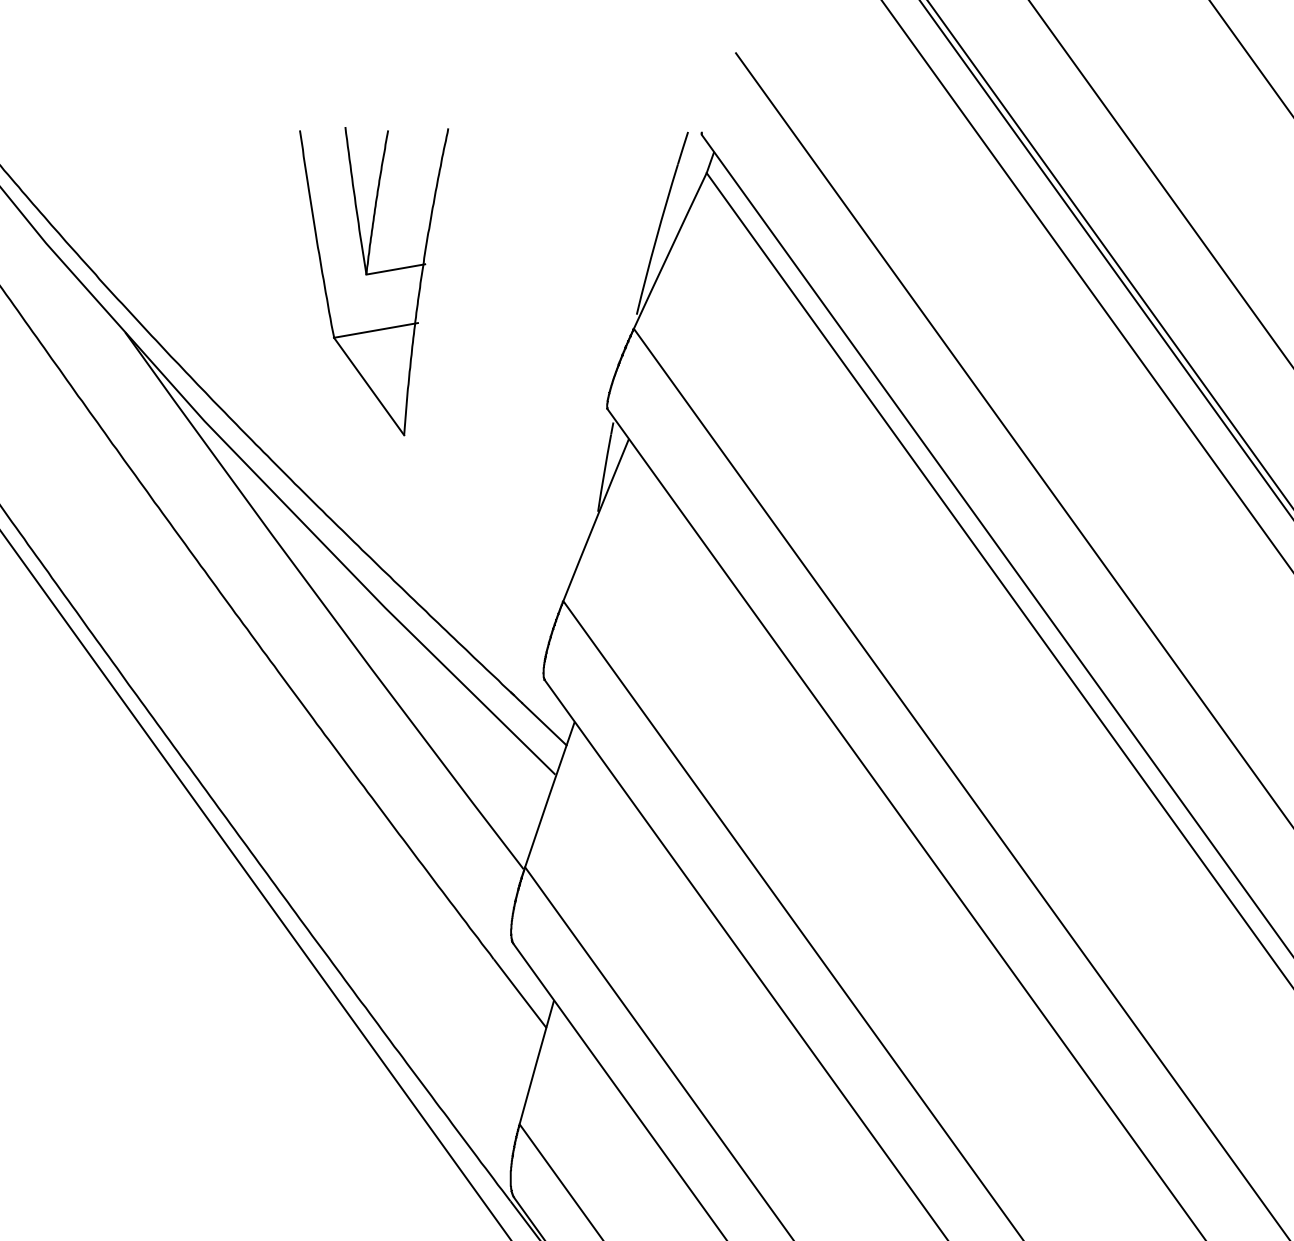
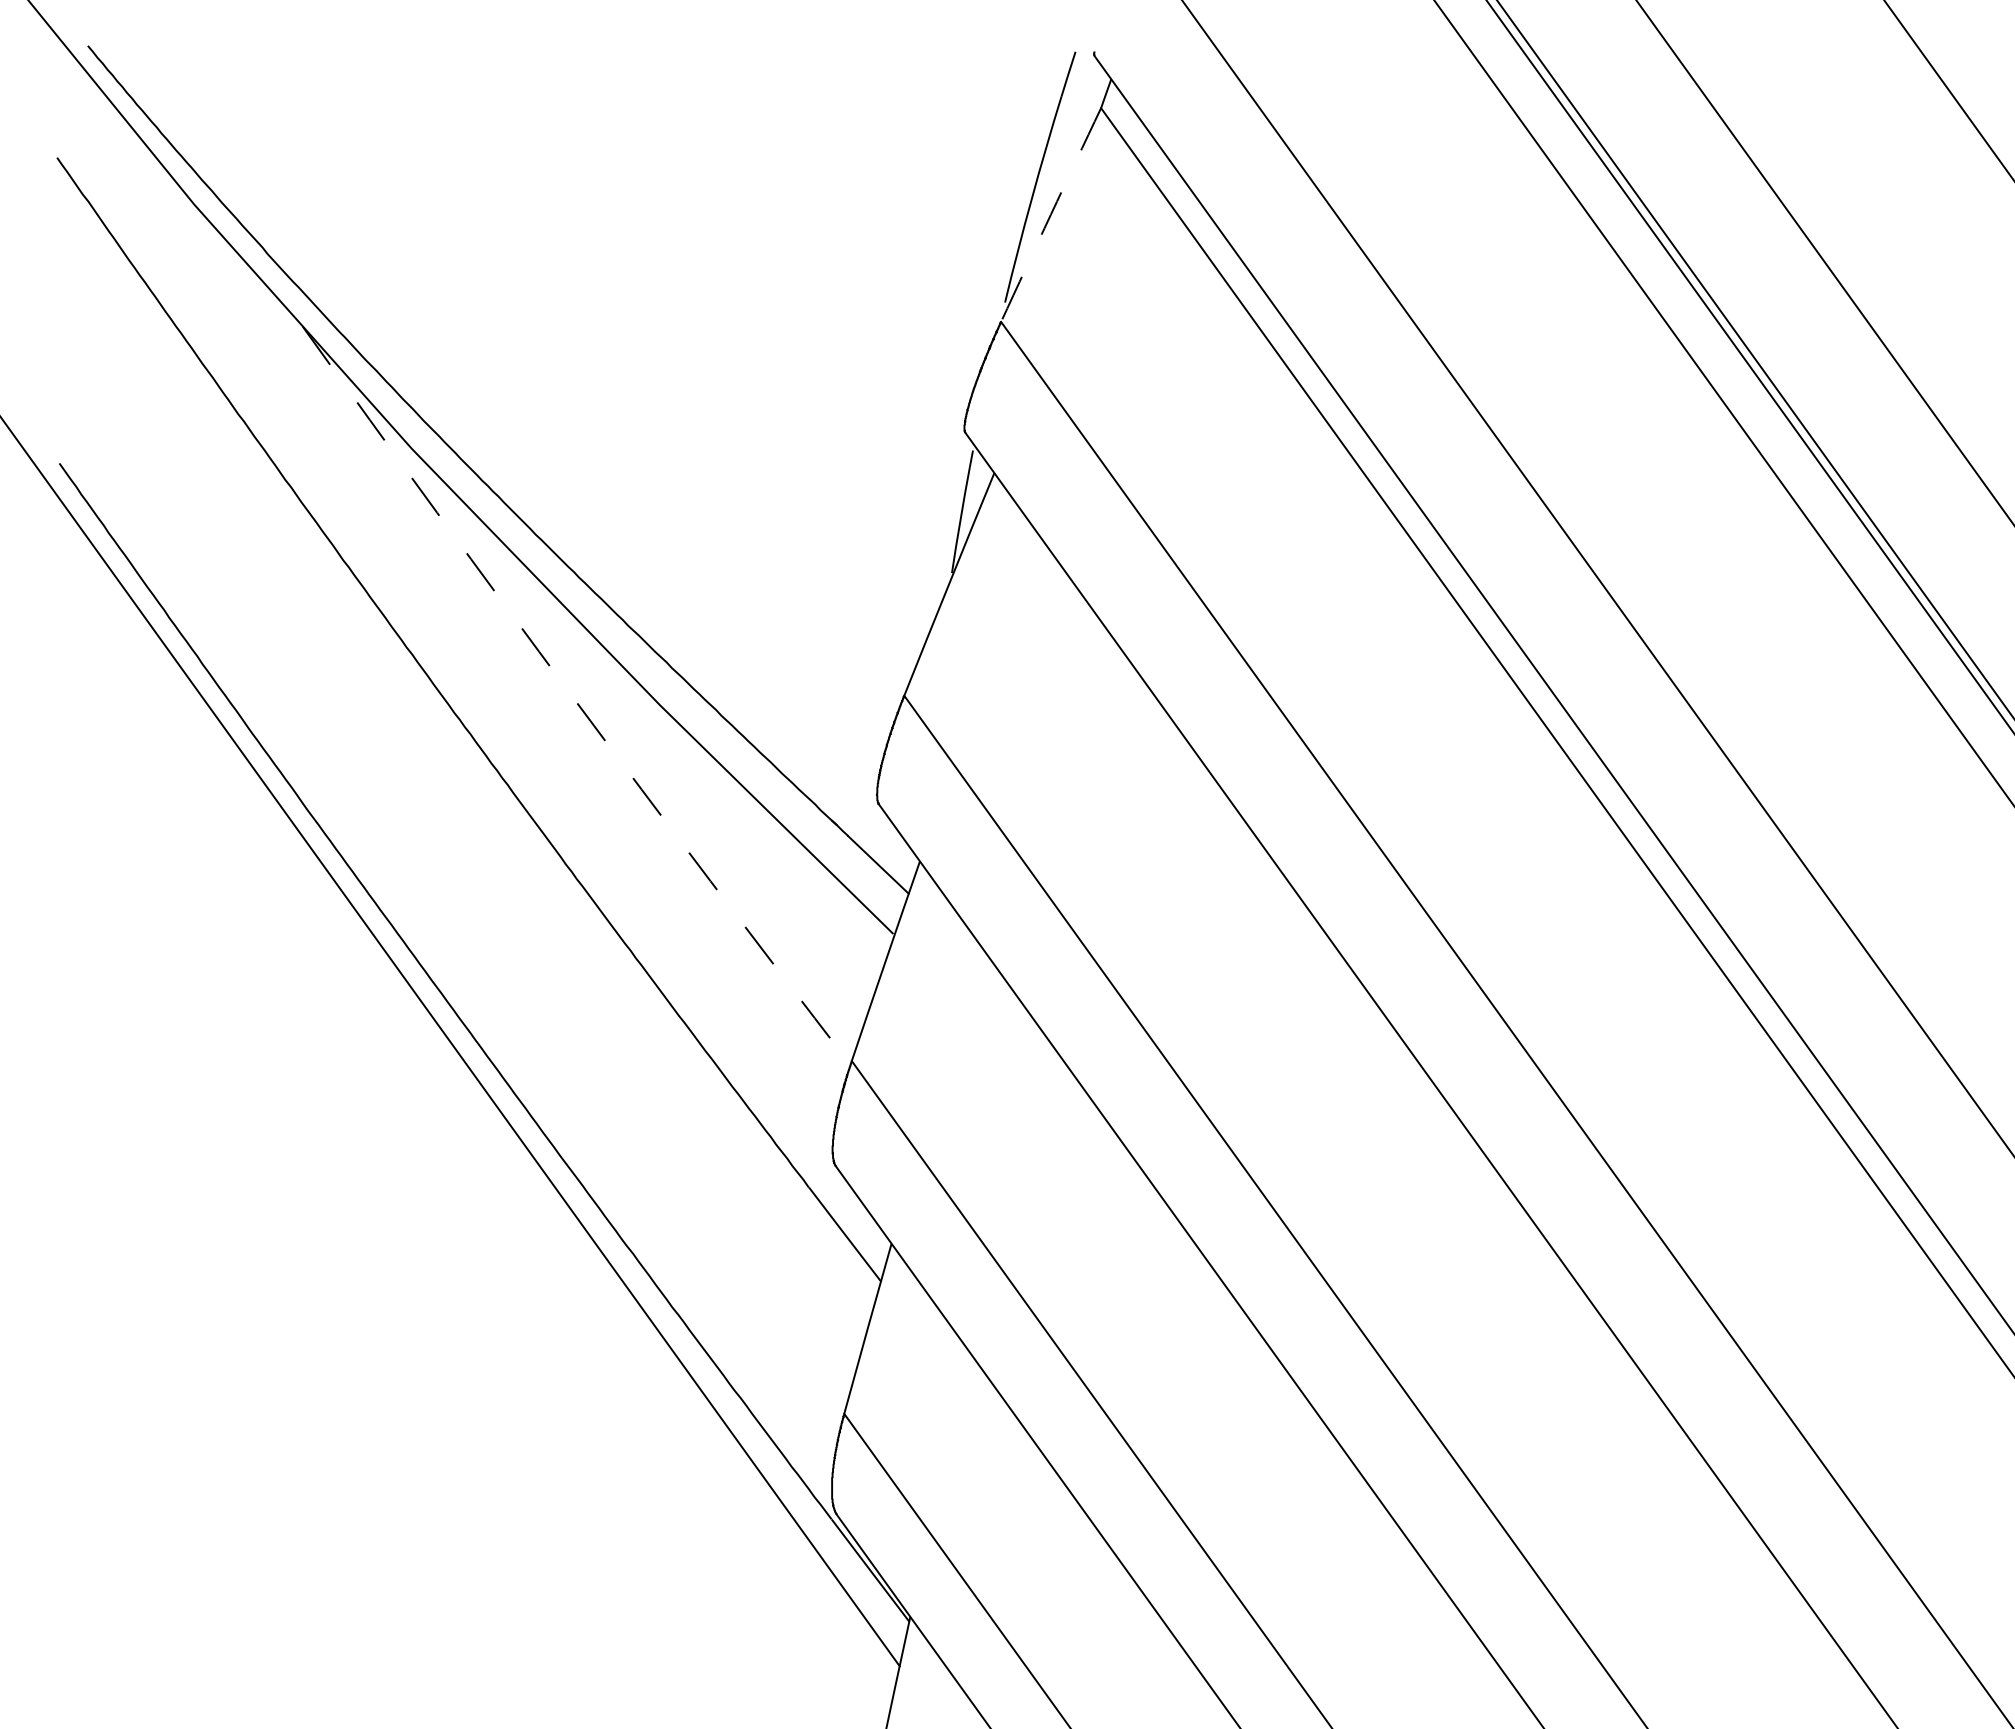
arc: (669, 250) -> (1050, 214), solid -> dashed
part: (371, 274) -> (641, 247), removed
arc: (322, 602) -> (573, 697), solid -> dashed

